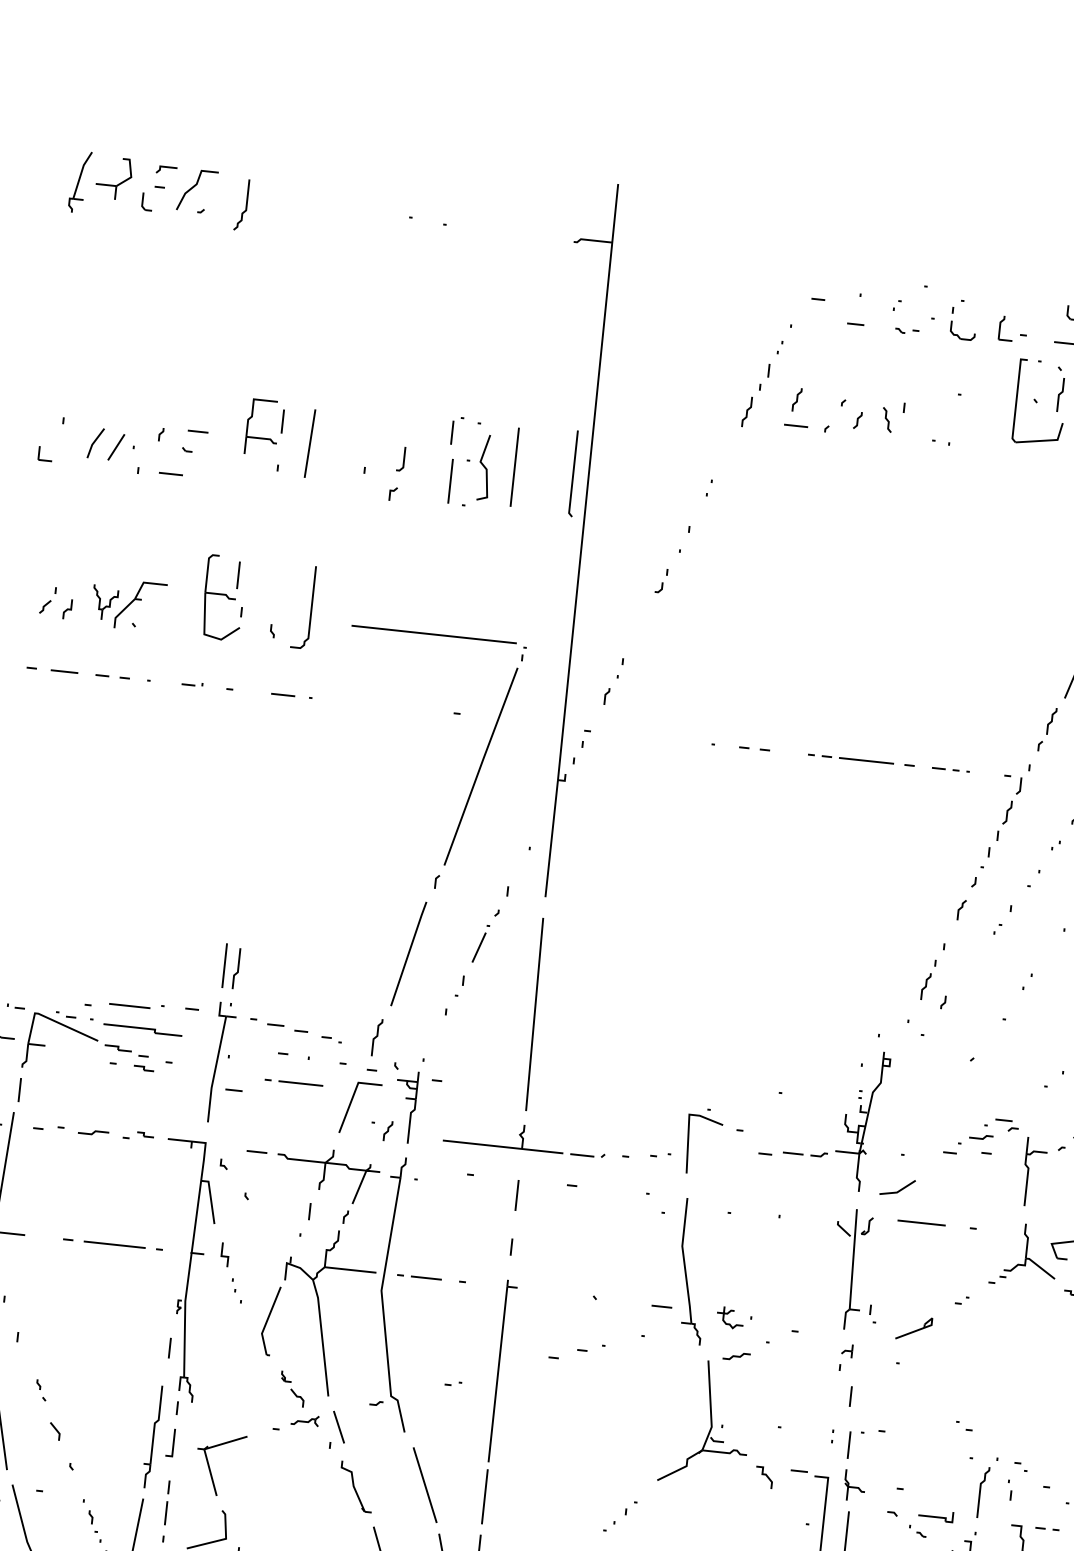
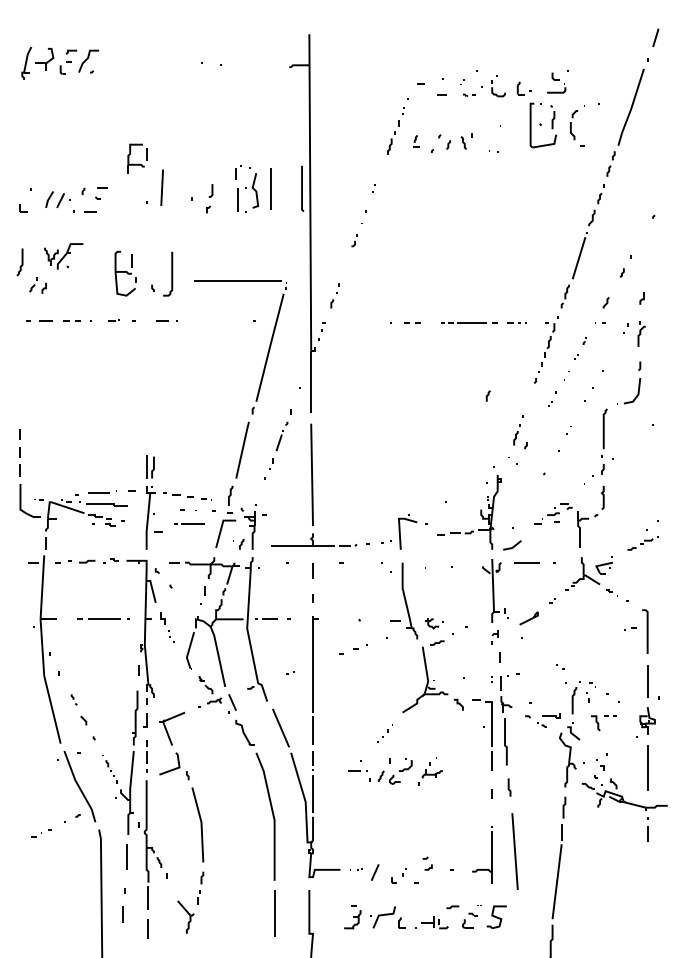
curve: (244, 205) -> (21, 262), moved
part: (798, 407) -> (416, 141), size x0.6
part: (264, 426) -> (137, 158), moved
part: (127, 604) -> (63, 256), moved
line: (960, 908) -> (487, 395), moved

